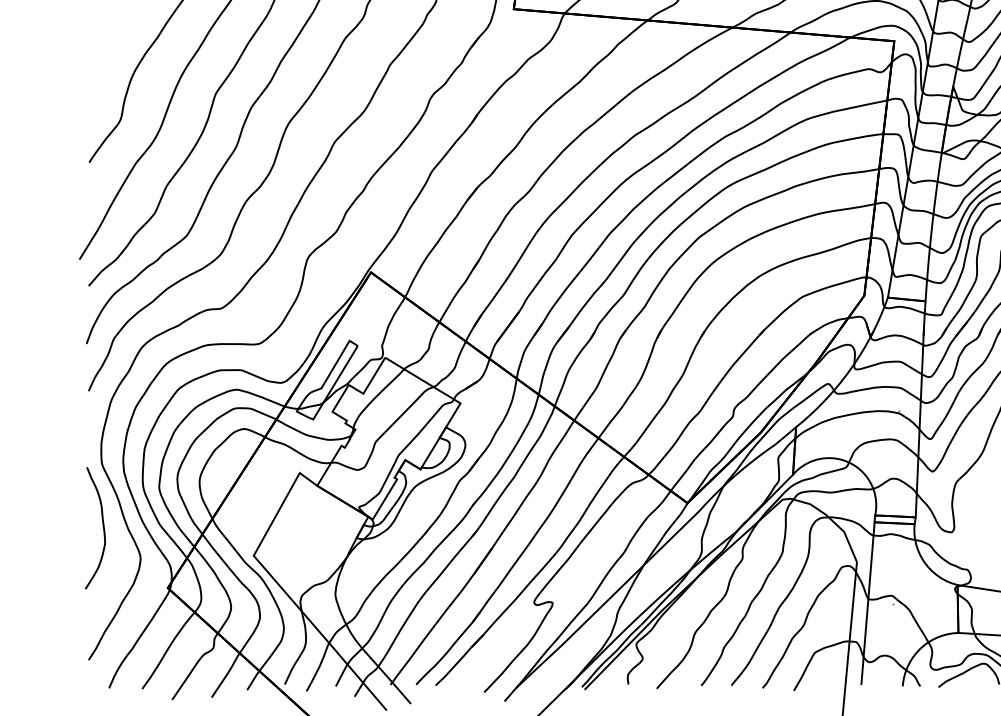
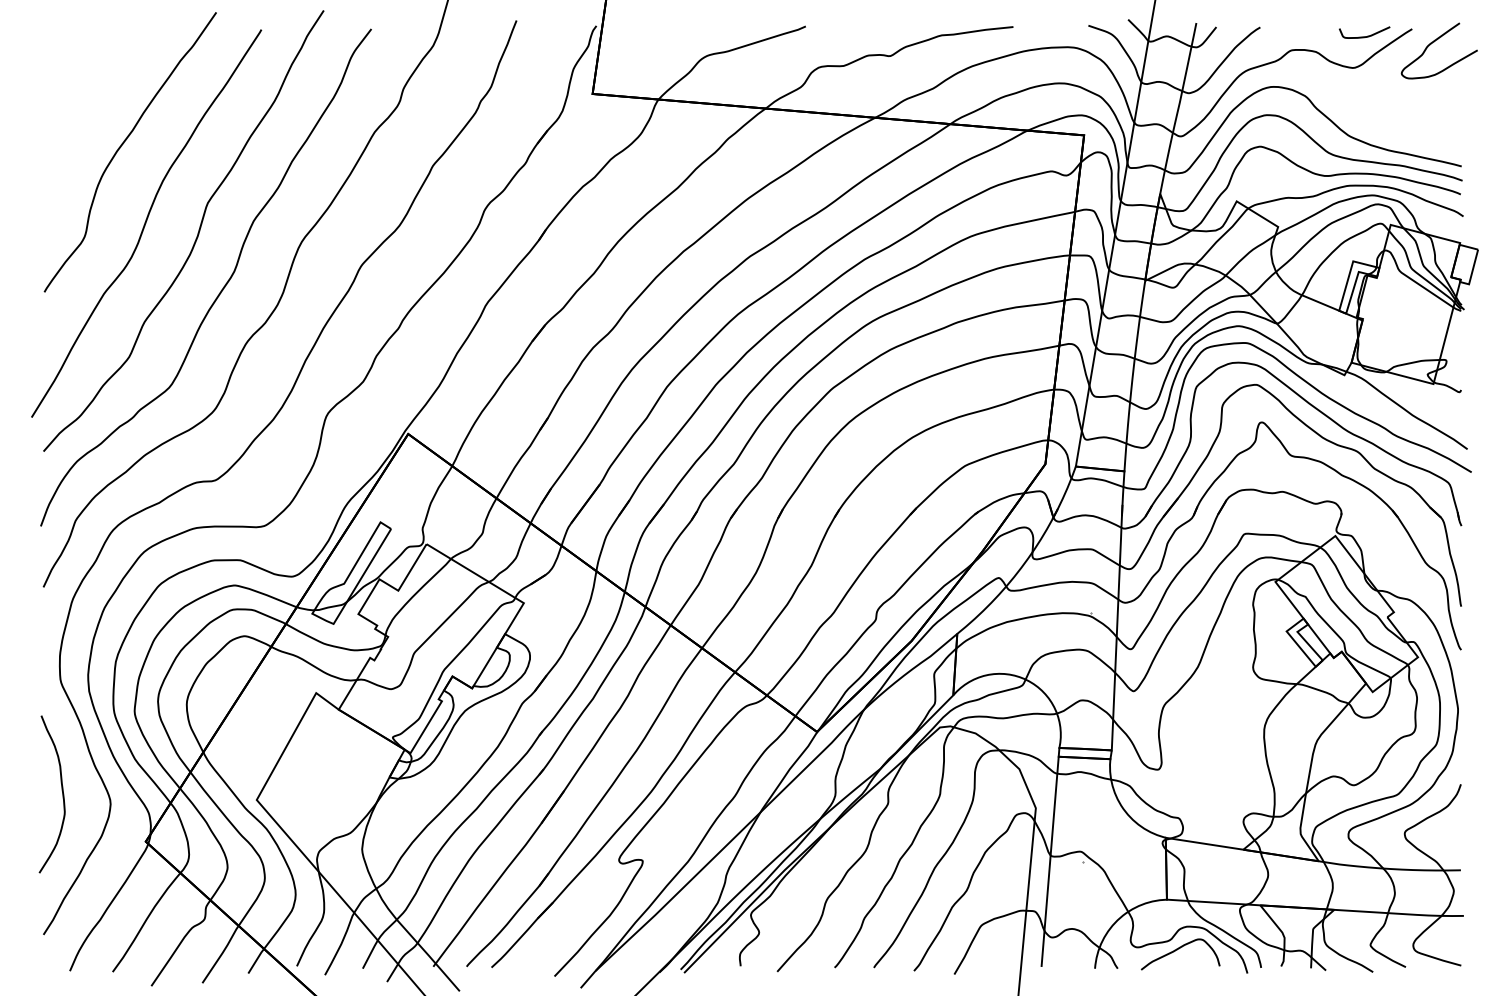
curve: (102, 525) -> (61, 790), moved

